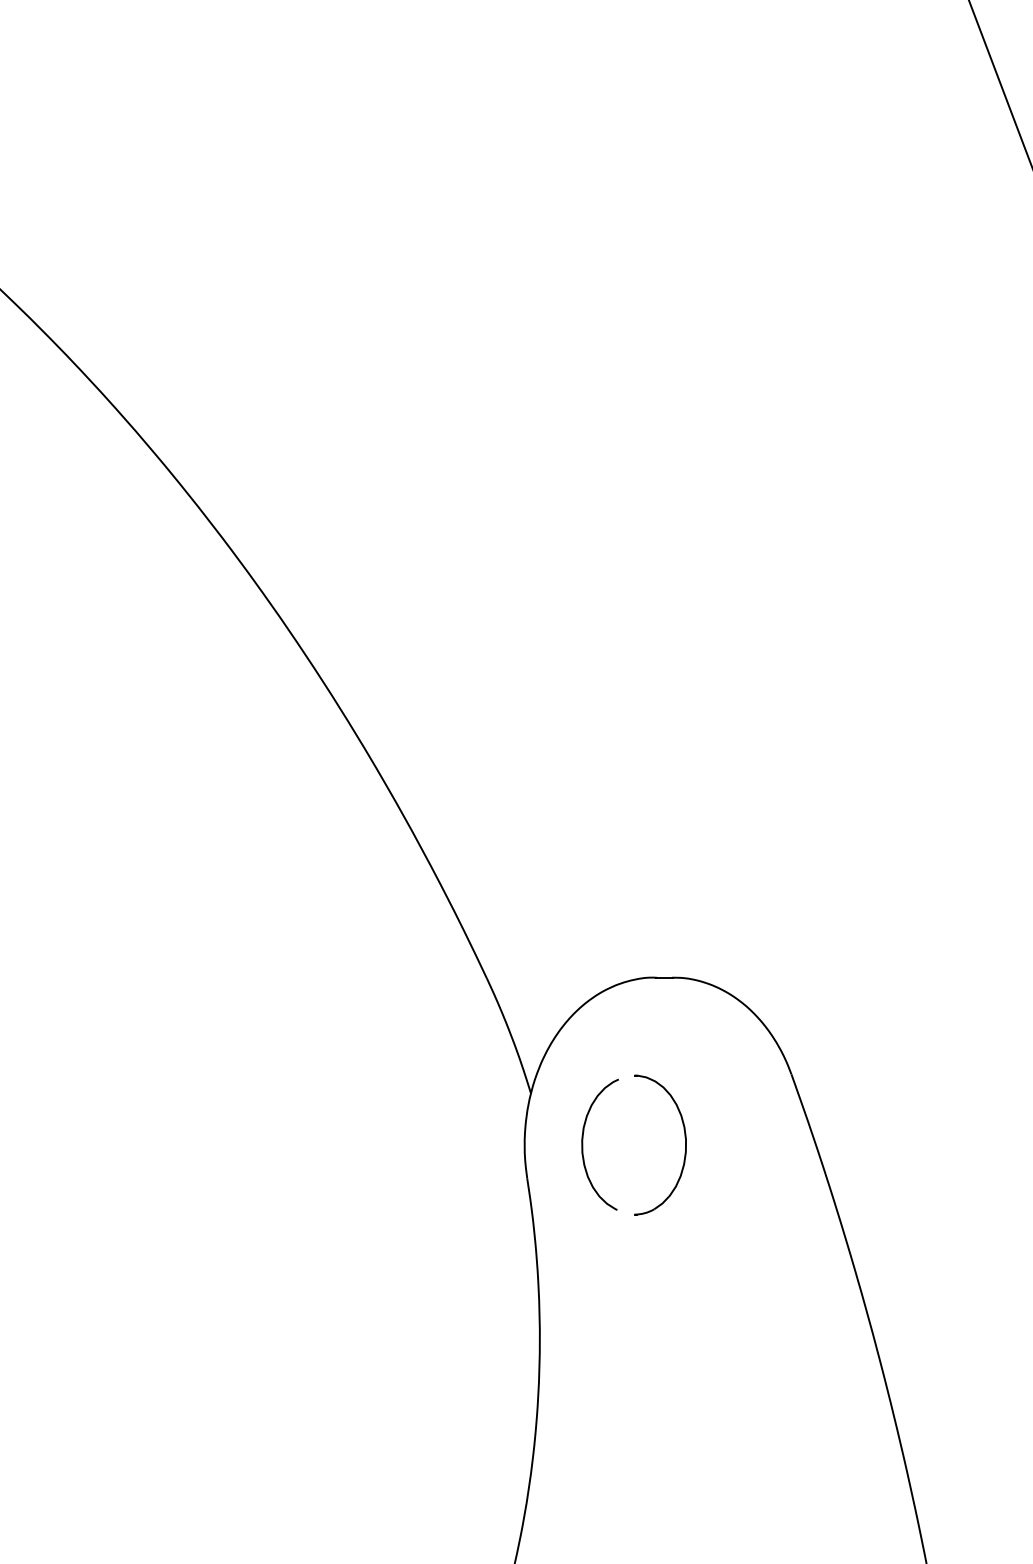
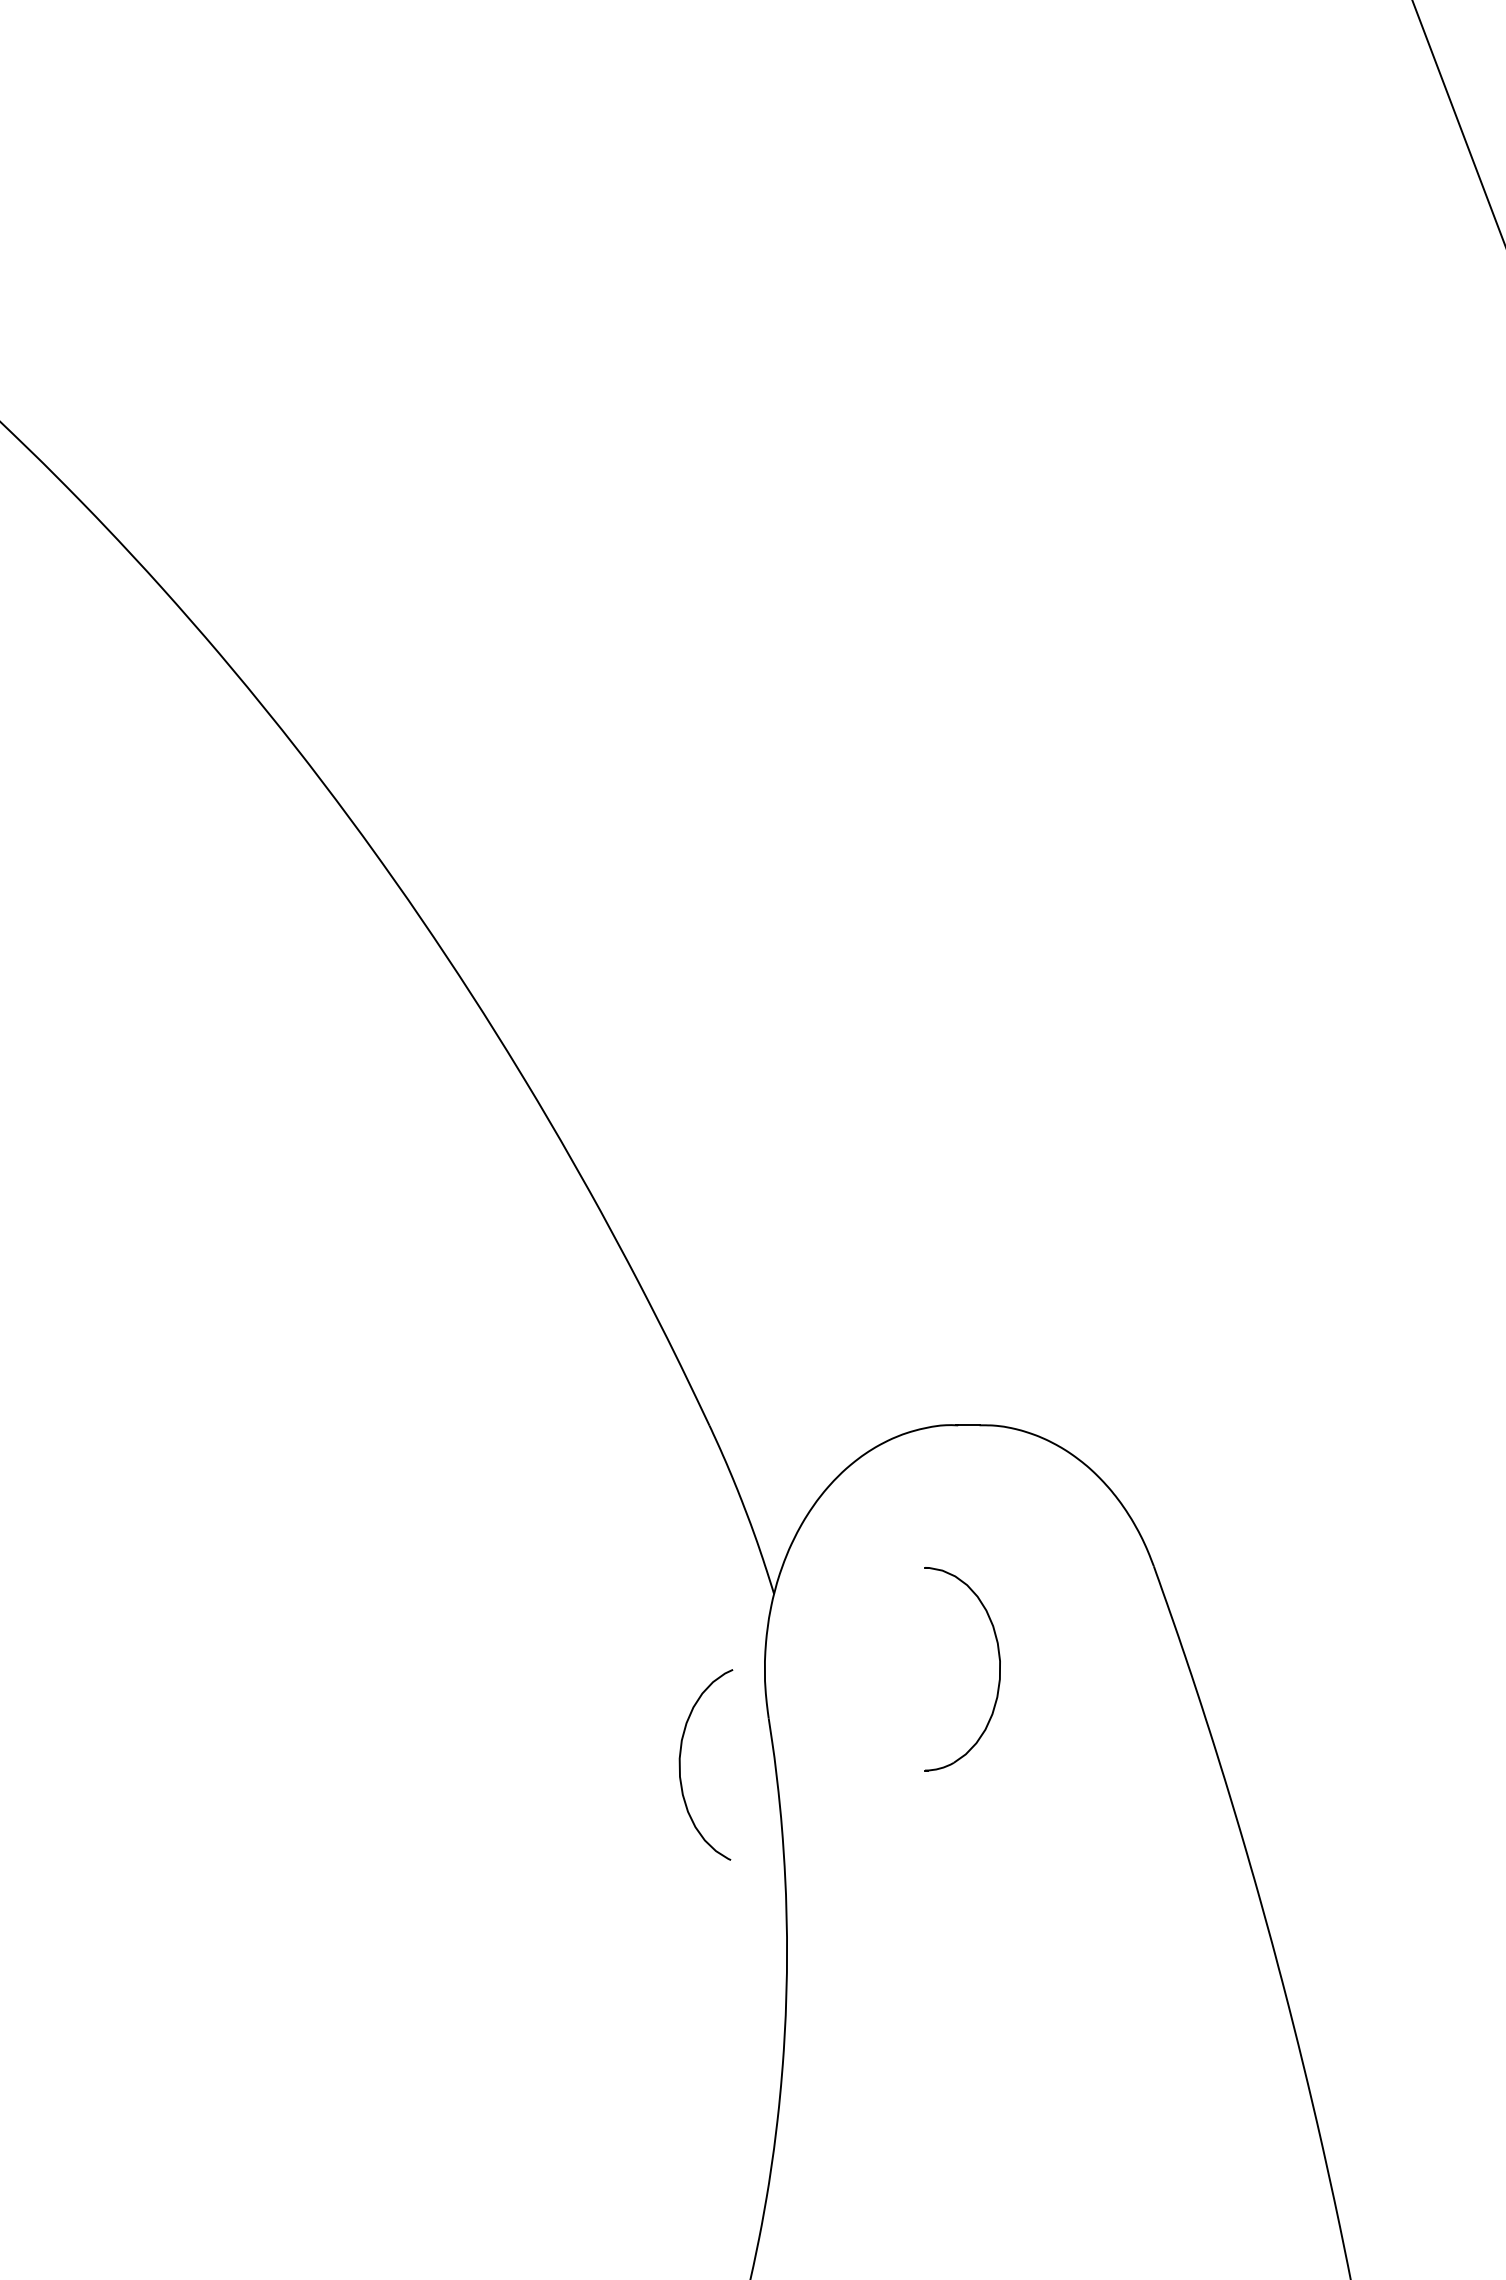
curve: (583, 1144) -> (681, 1764), moved

